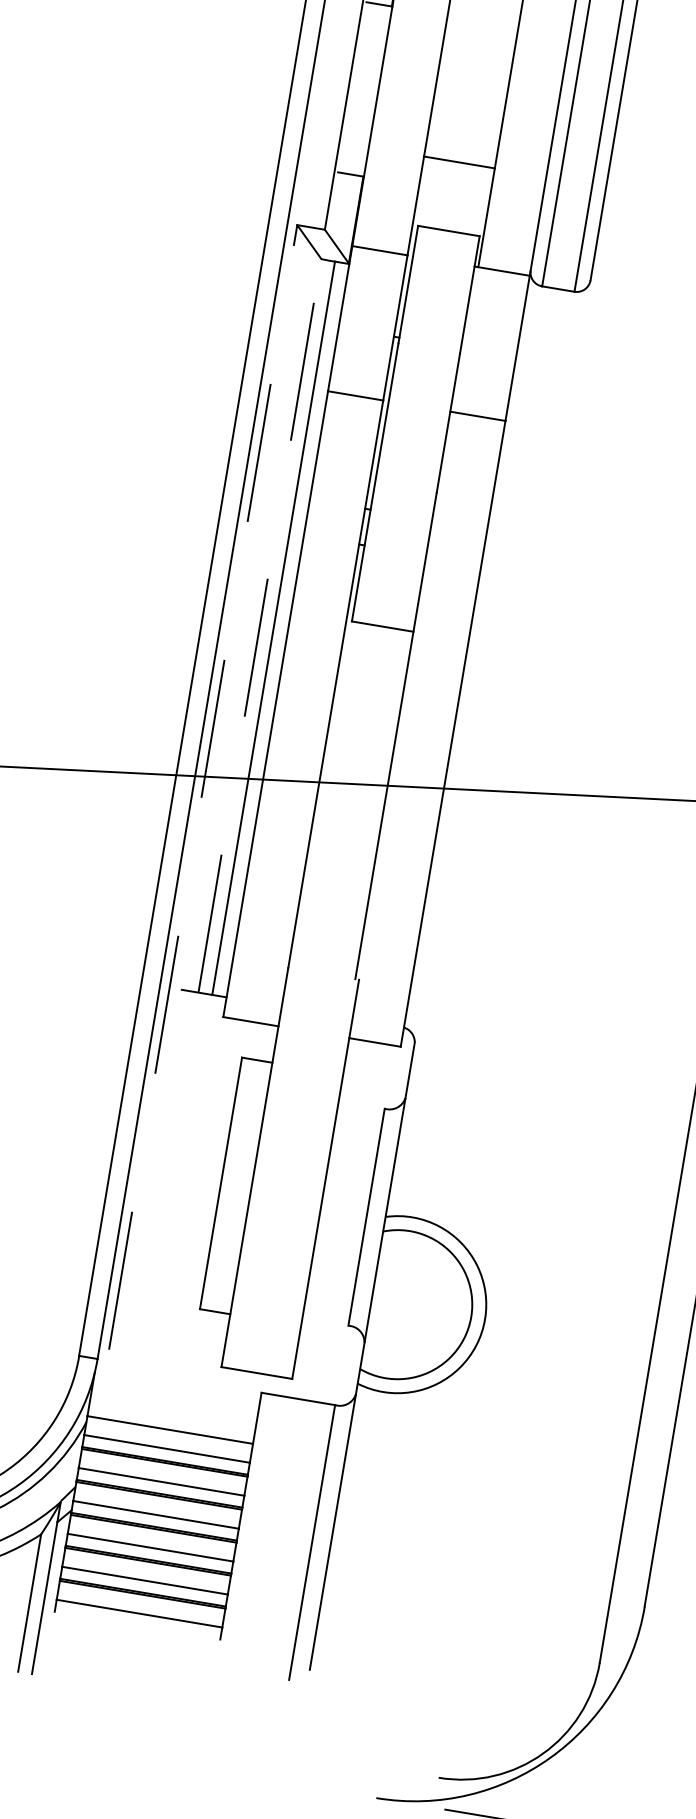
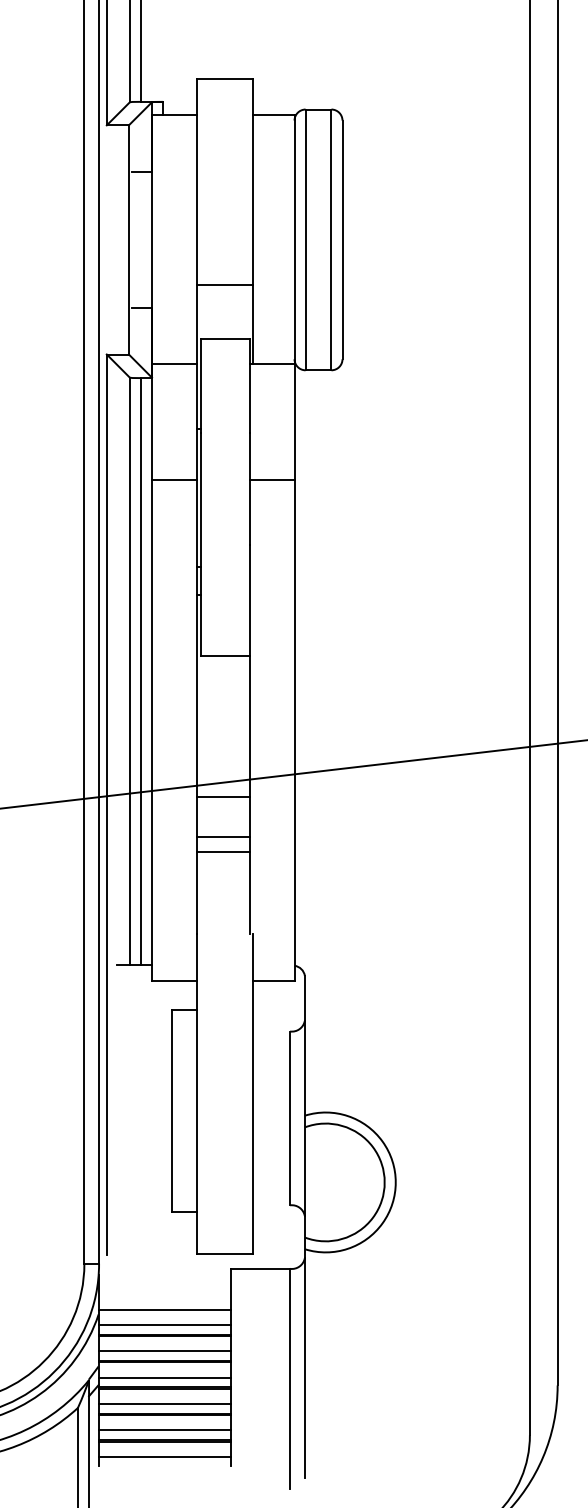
line: (259, 625) -> (129, 671), dashed -> solid
line: (202, 786) -> (106, 804), dashed -> solid
line: (350, 801) -> (223, 796), added
line: (342, 851) -> (223, 836), added
line: (339, 870) -> (223, 851), added

